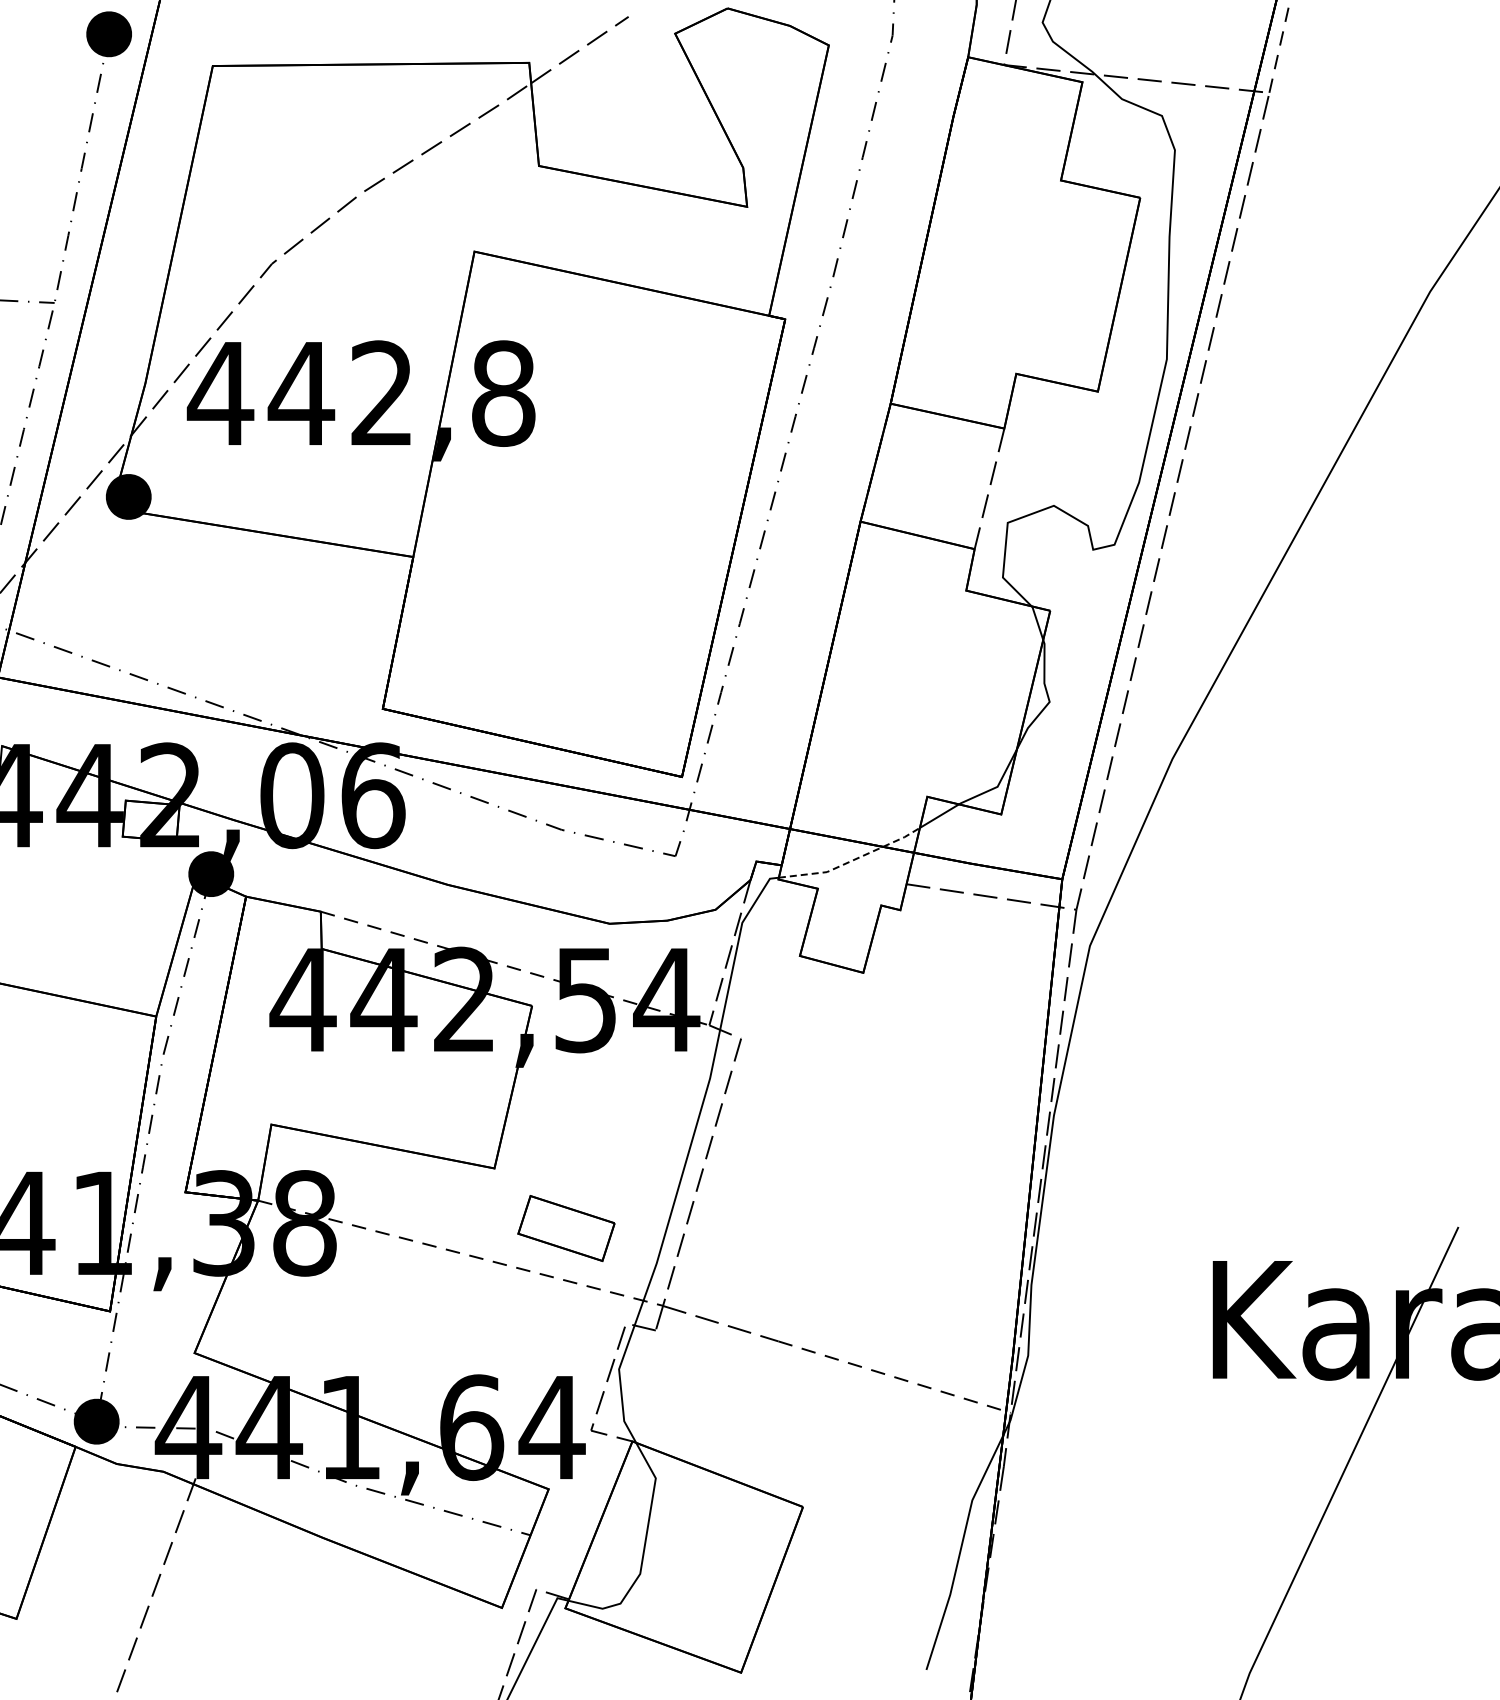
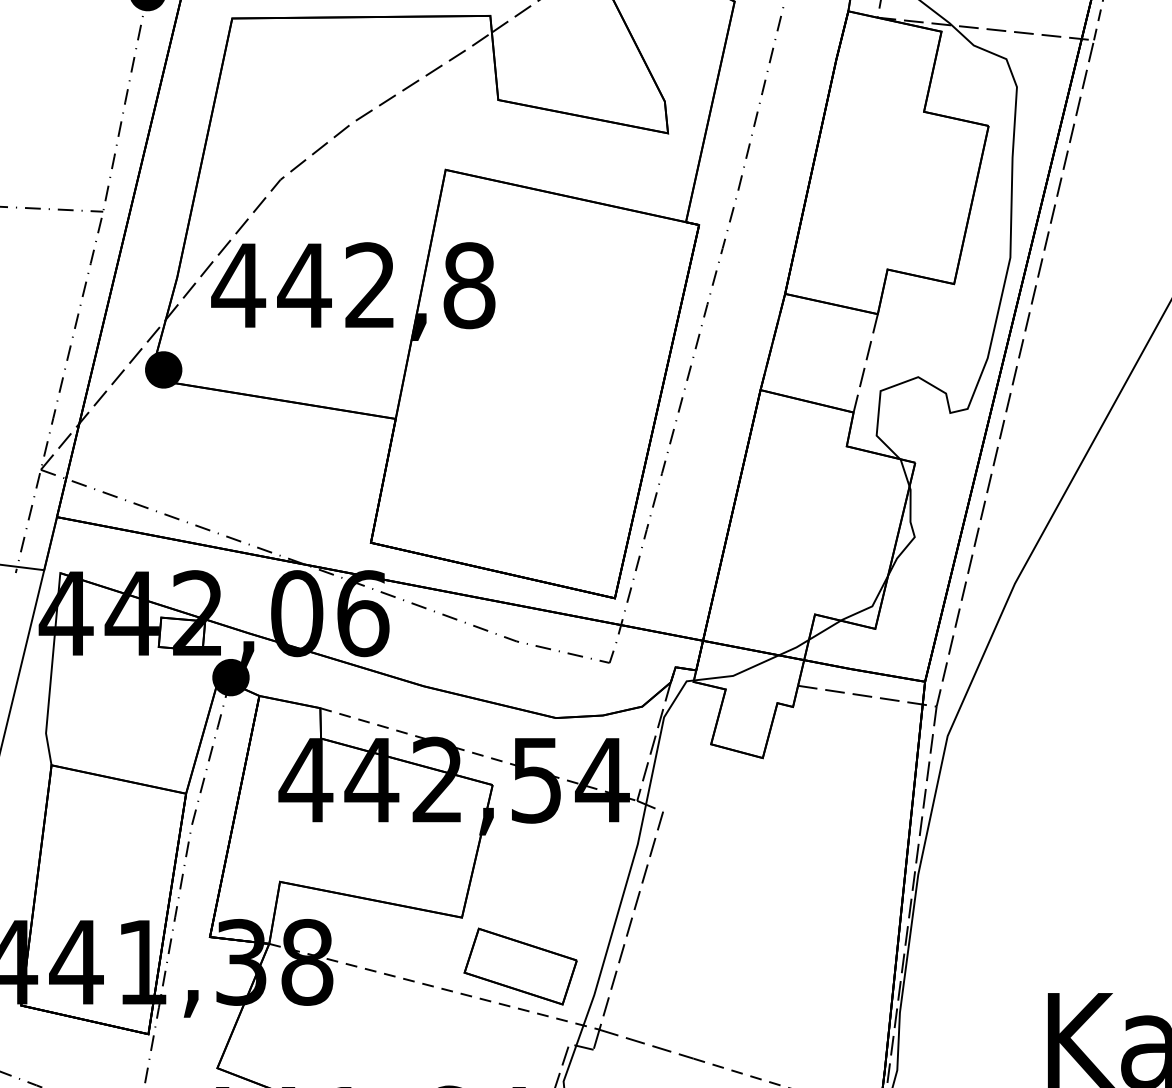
line: (852, 860) -> (753, 666), dashed -> solid
part: (566, 1228) -> (520, 966), size x1.43

